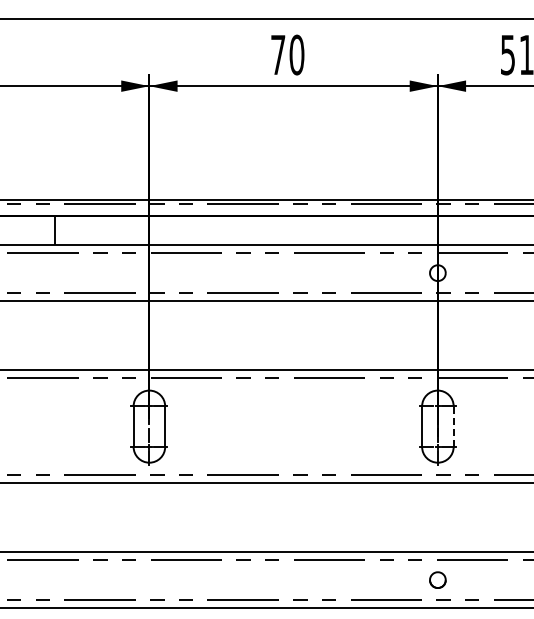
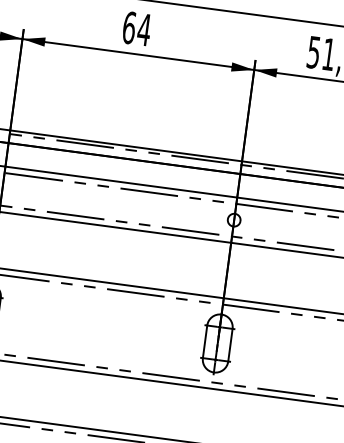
text: (287, 54) -> (136, 28), 70 -> 64
line: (453, 426) -> (230, 345), dashed -> solid

